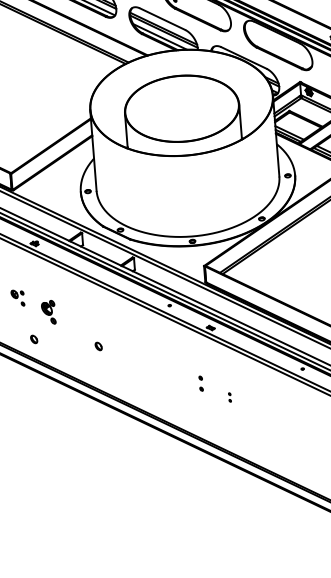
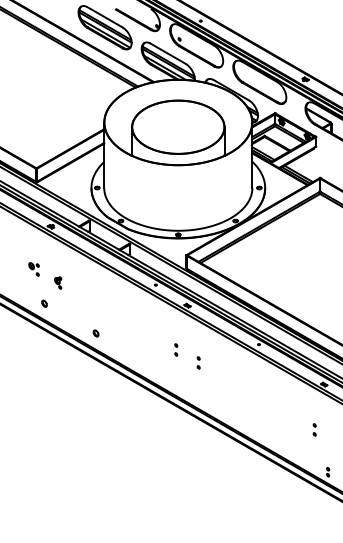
part: (49, 311) -> (58, 282), size x0.62
part: (98, 346) -> (95, 333), moved
part: (229, 396) -> (198, 362), size x1.67

